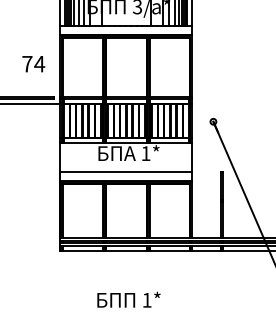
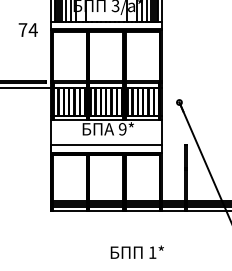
text: (32, 63) -> (27, 29), moved
text: (145, 153) -> (122, 129), 1* -> 9*
text: (127, 298) -> (136, 251), moved

